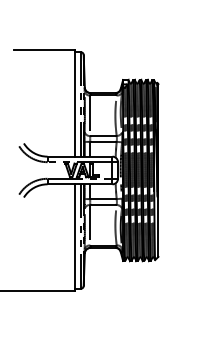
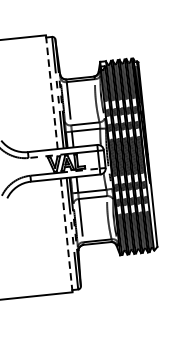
line: (75, 102) -> (51, 91), solid -> dashed
line: (75, 237) -> (66, 235), solid -> dashed

